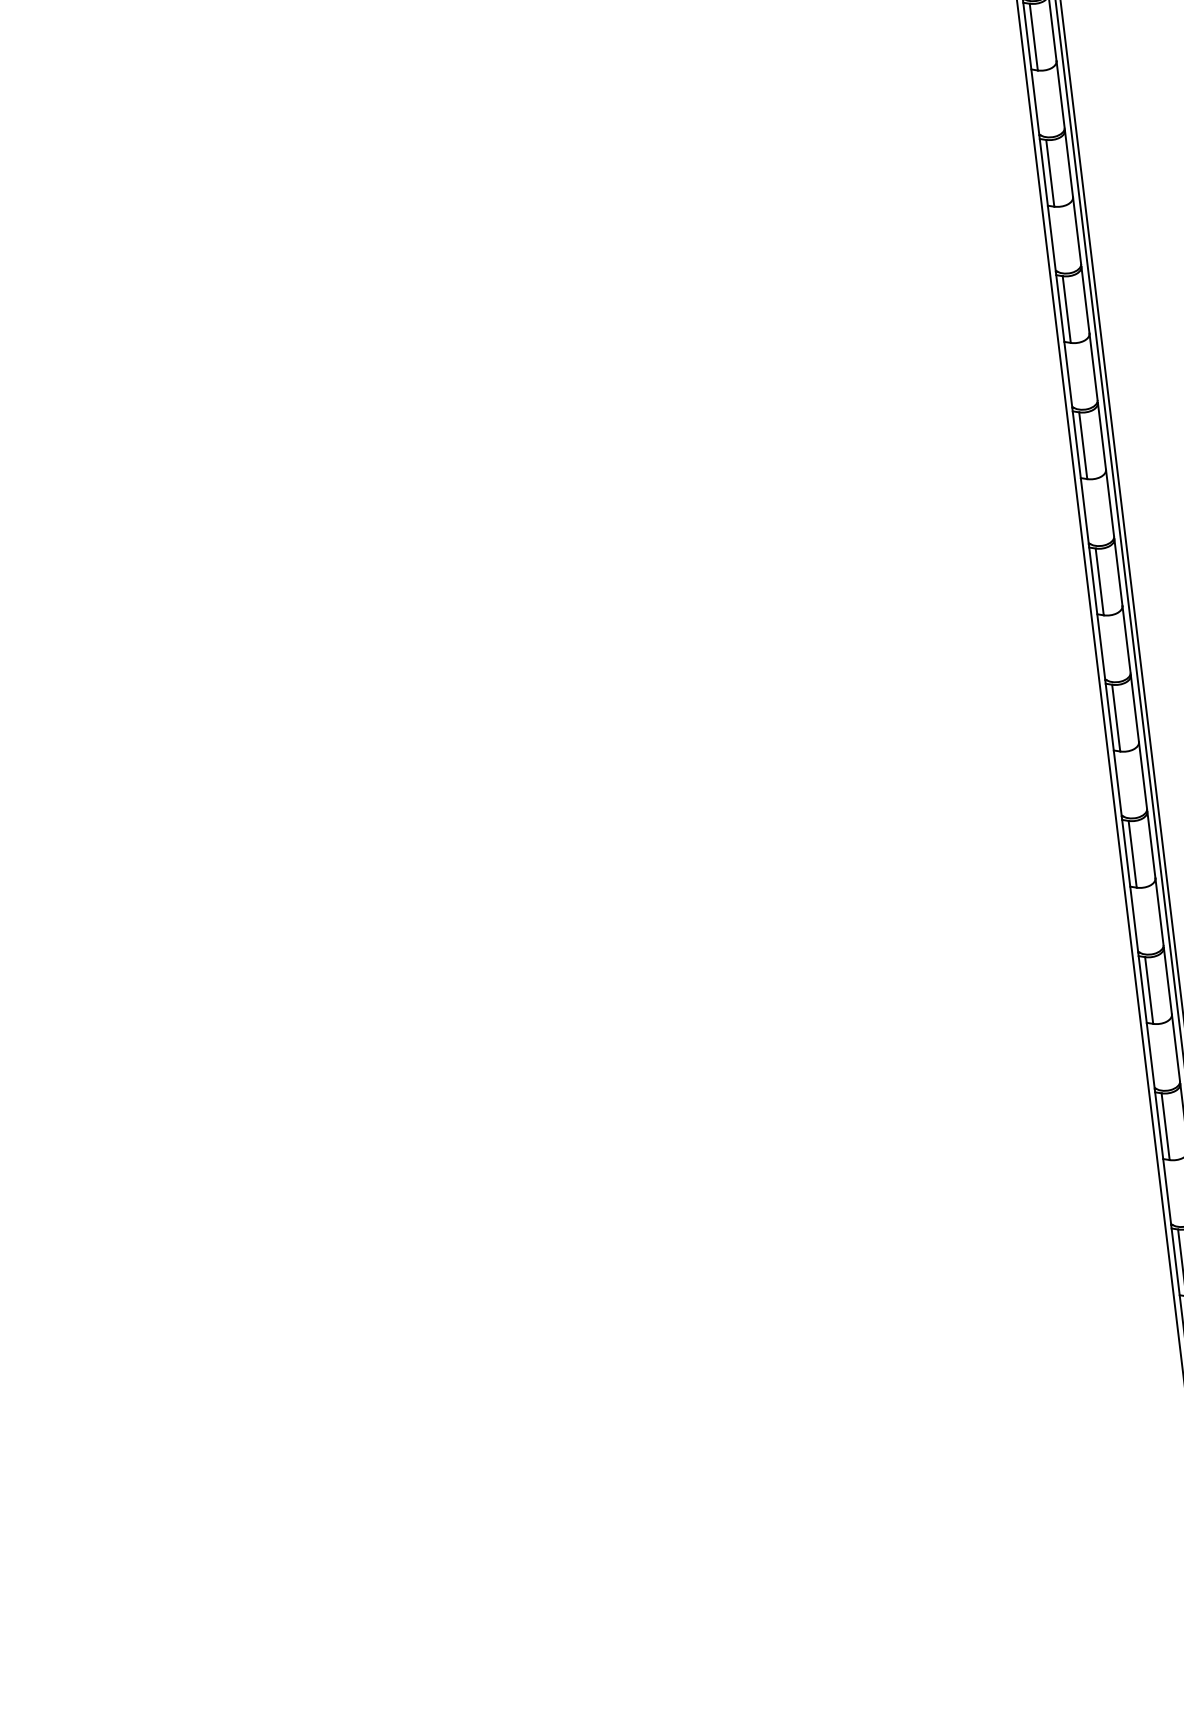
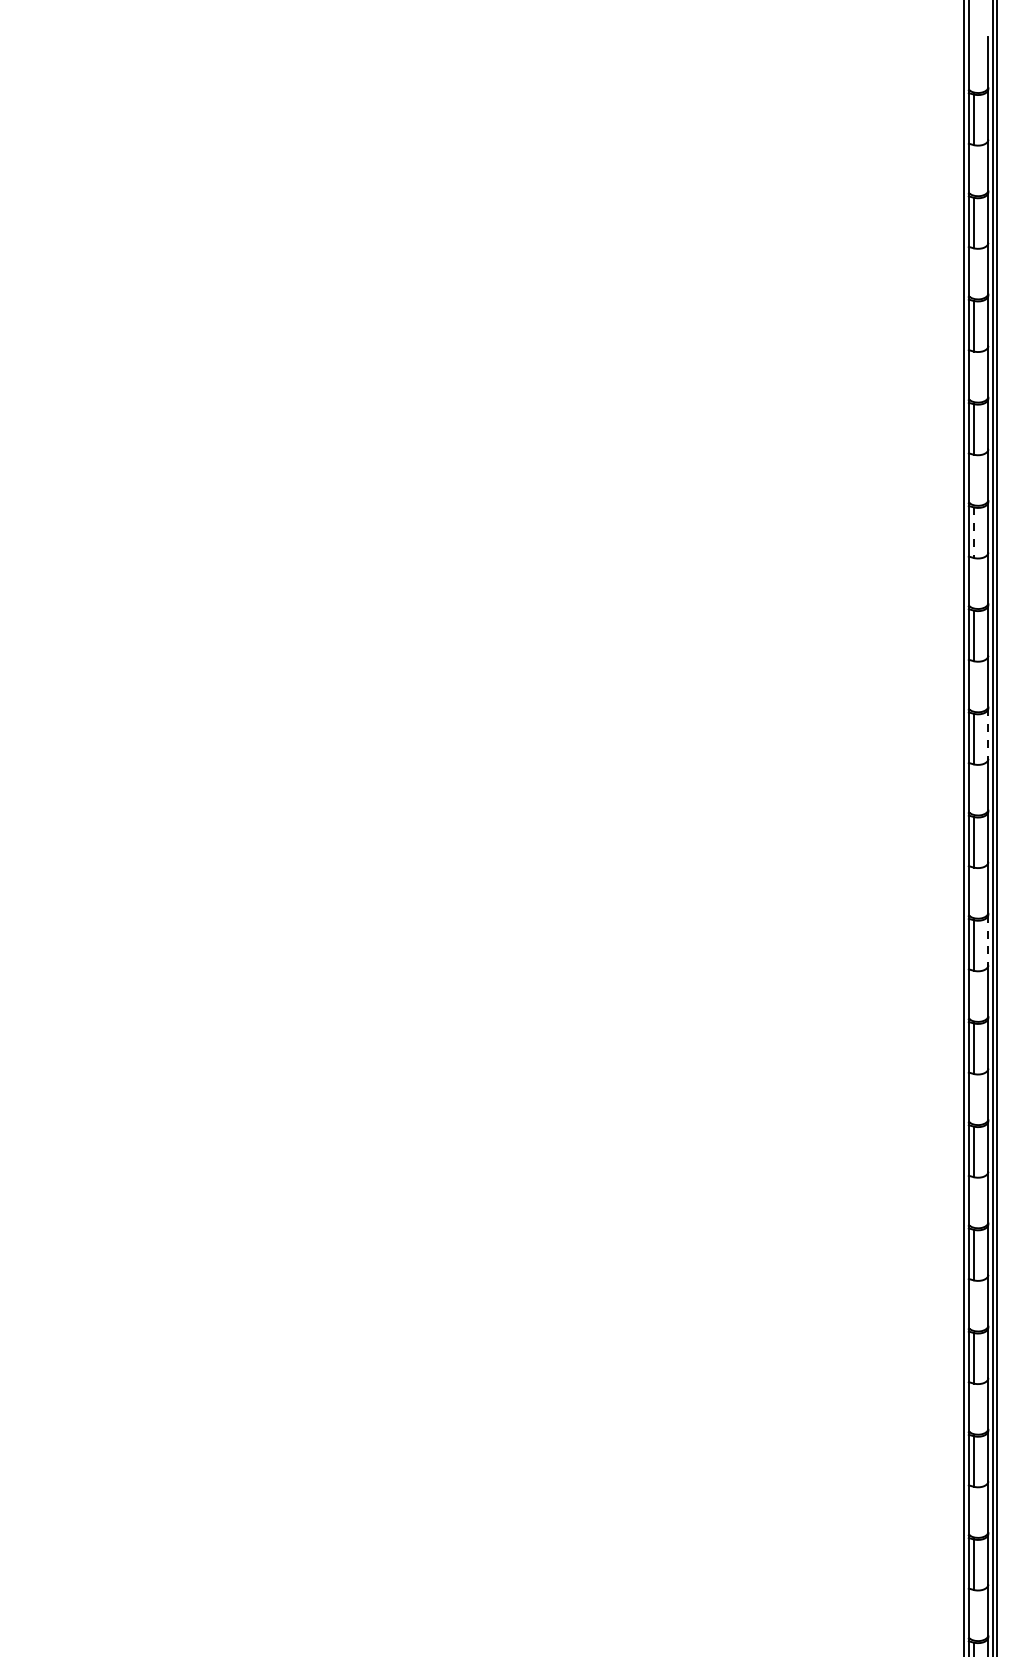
line: (1066, 310) -> (973, 533), solid -> dashed
line: (1118, 573) -> (988, 734), solid -> dashed
line: (1151, 845) -> (988, 940), solid -> dashed

